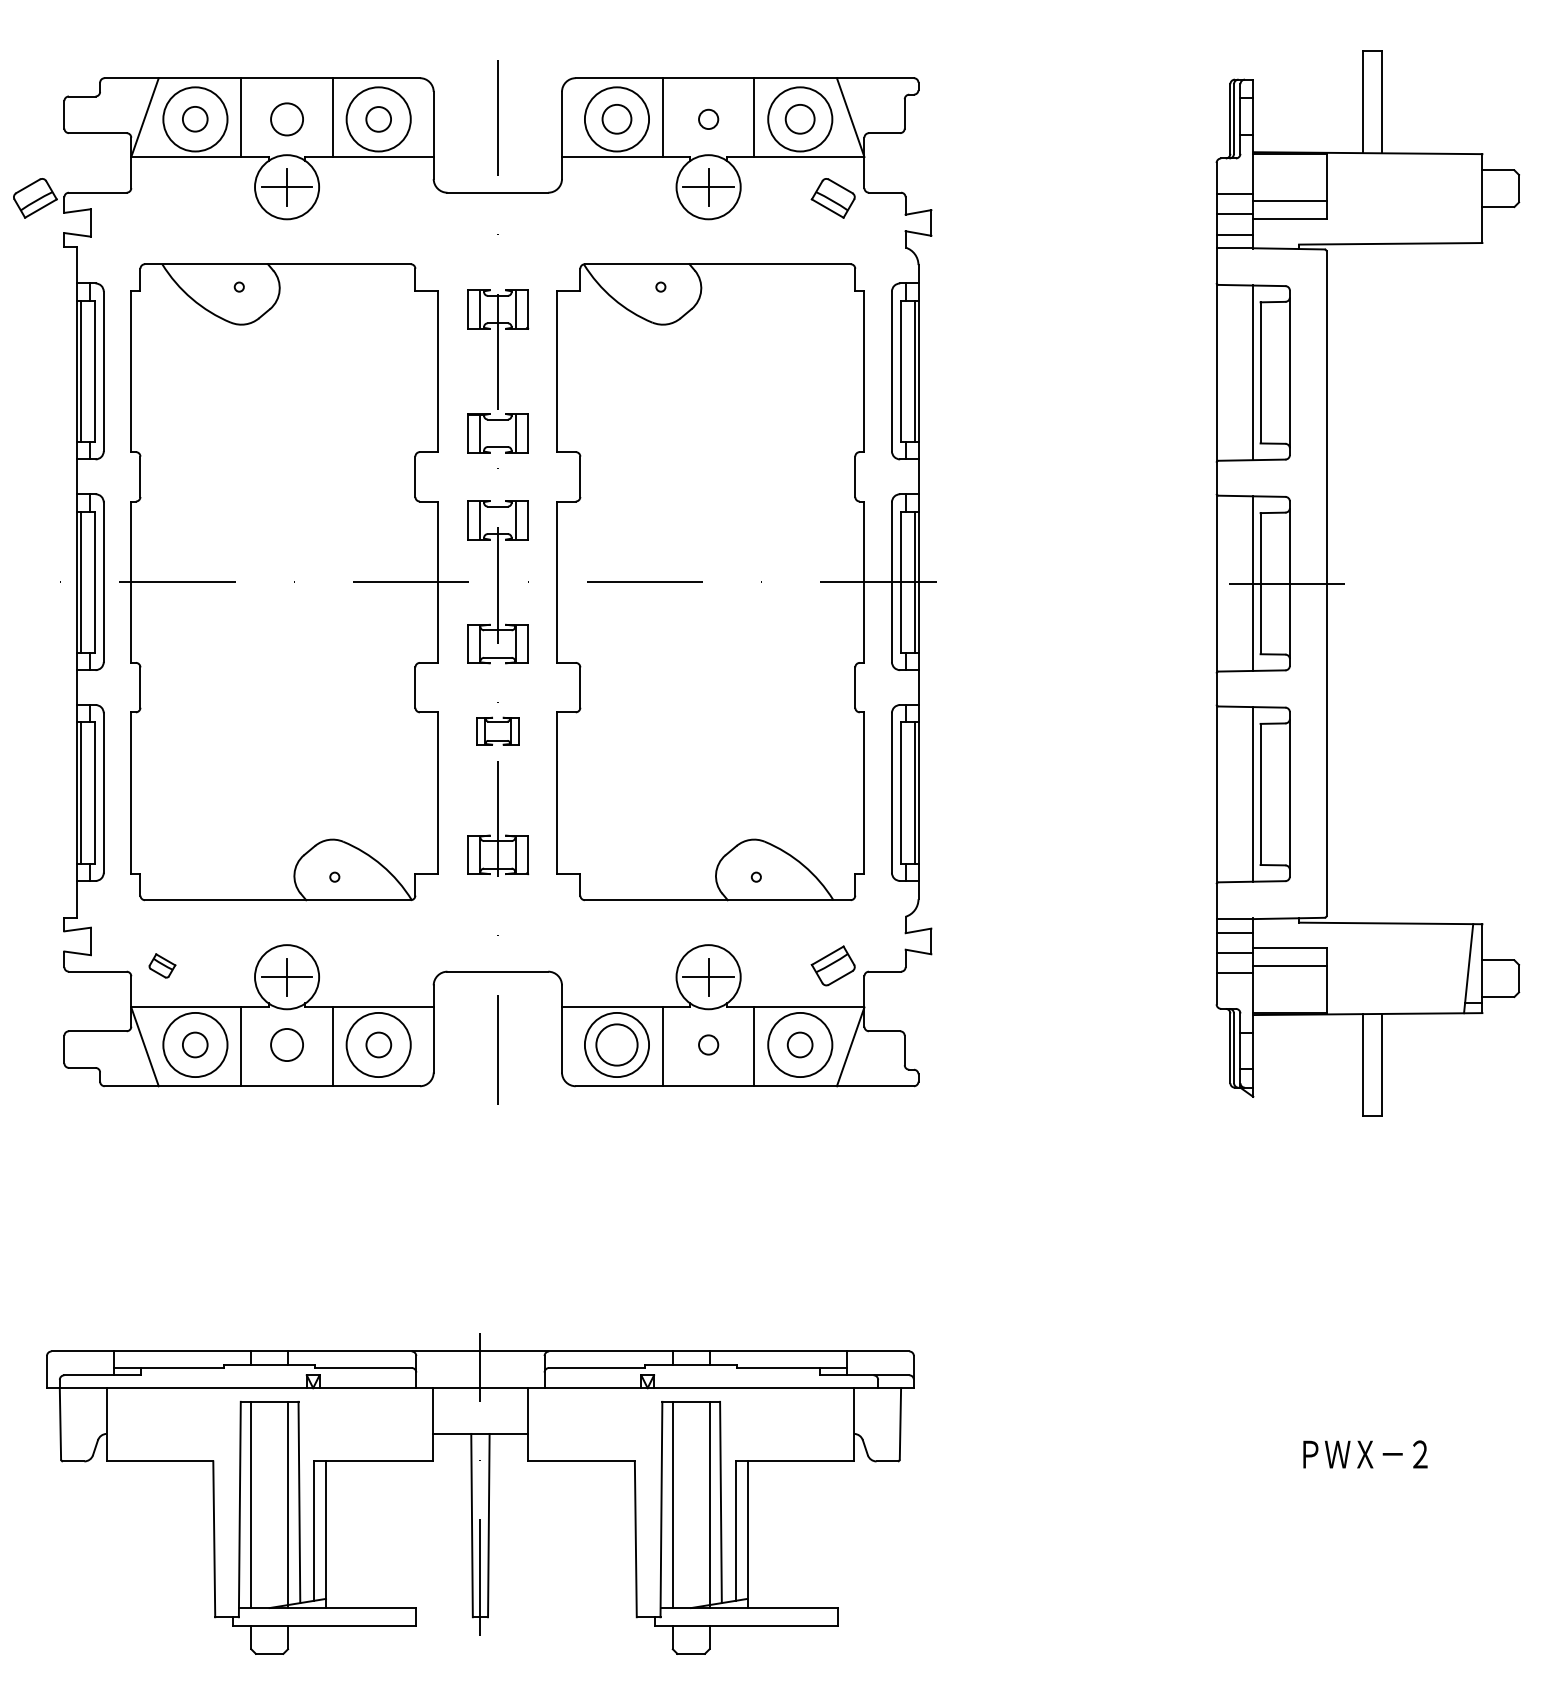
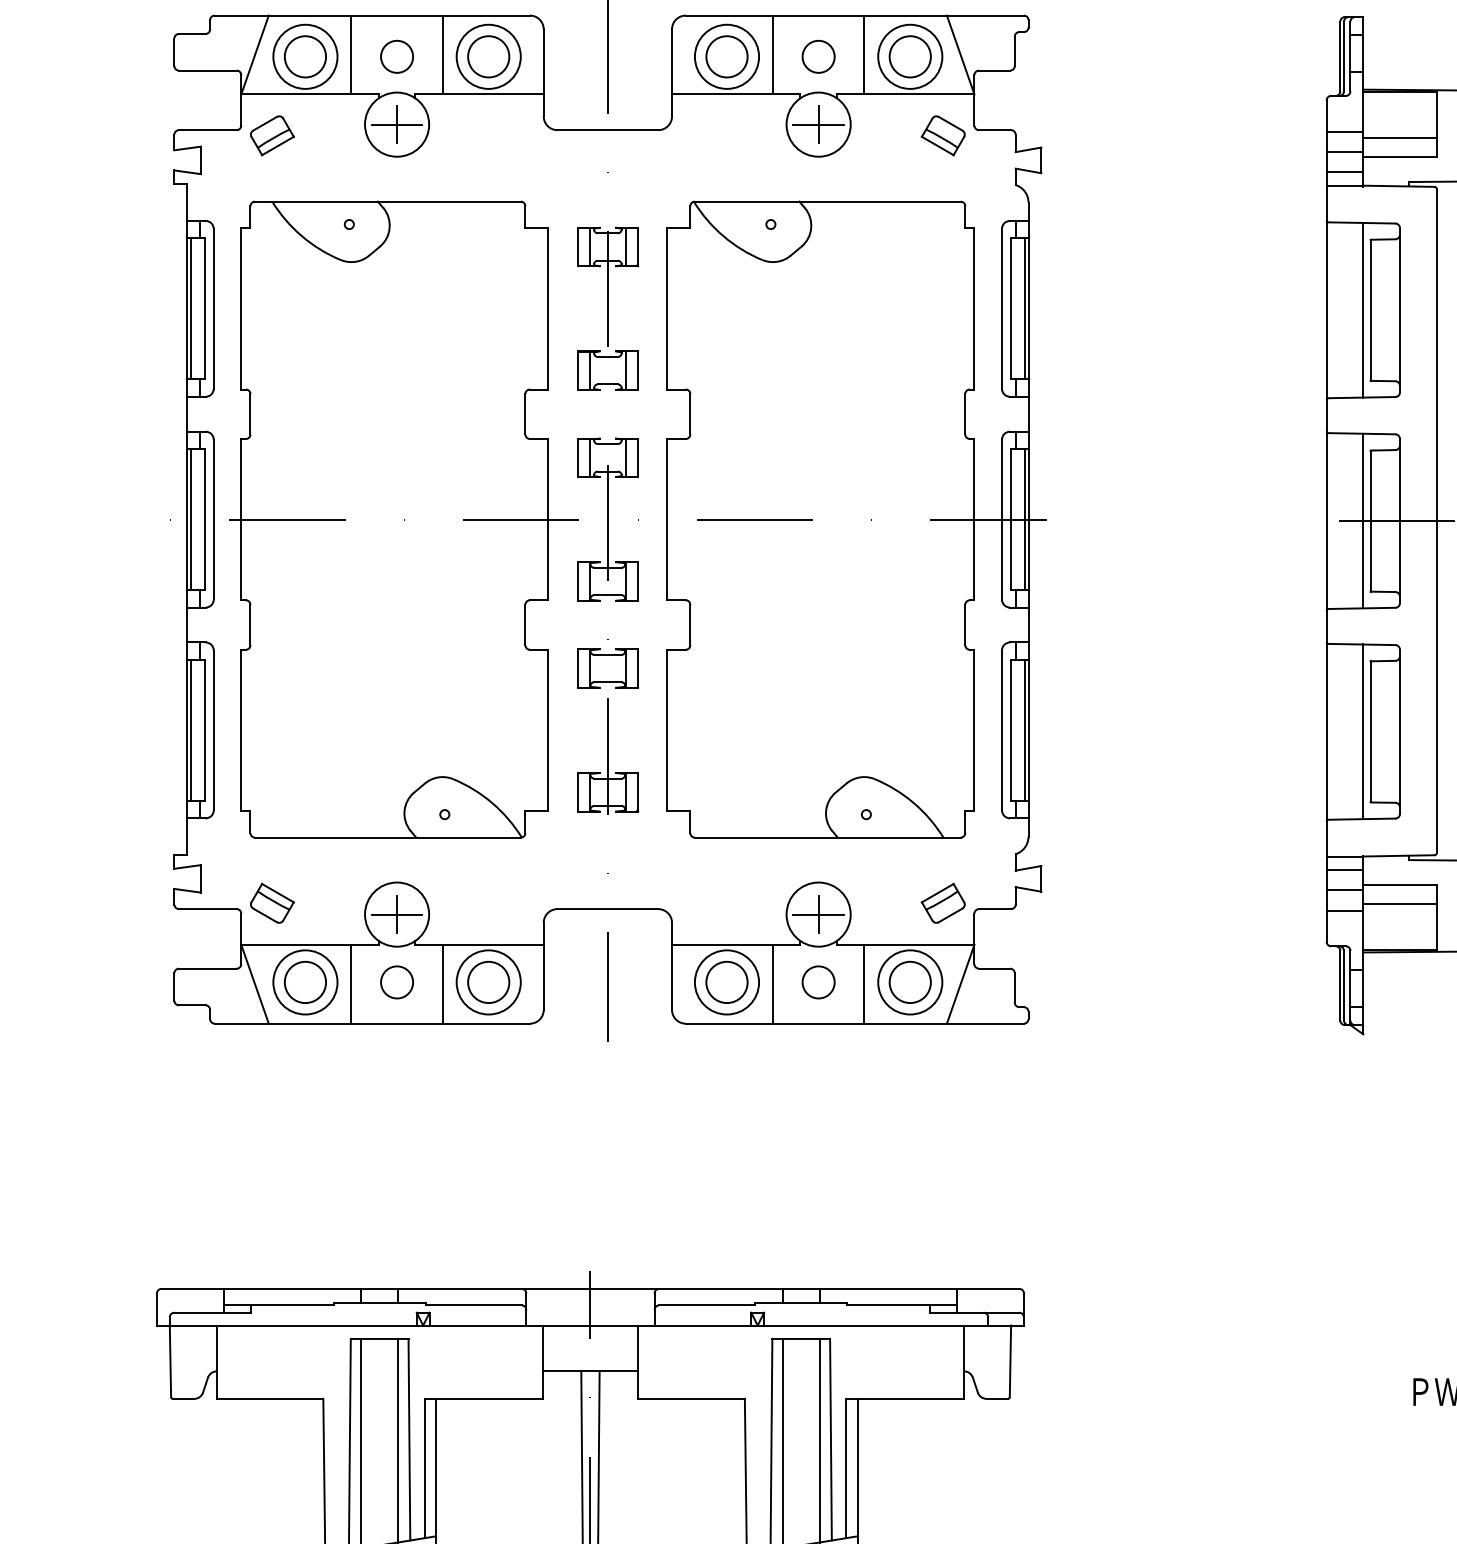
circle: (194, 118) -> (304, 55), size x1.67
circle: (616, 118) -> (726, 55), size x1.43
circle: (799, 118) -> (909, 55), size x1.43
circle: (378, 119) -> (488, 56), size x1.67
circle: (708, 119) -> (818, 56), size x1.67
part: (35, 198) -> (272, 135), moved
part: (497, 731) -> (607, 668), size x1.43
part: (162, 965) -> (272, 902), size x1.67
circle: (194, 1044) -> (304, 981), size x1.67
circle: (378, 1044) -> (488, 981), size x1.67
circle: (708, 1044) -> (818, 981), size x1.67
circle: (799, 1044) -> (909, 981), size x1.67

